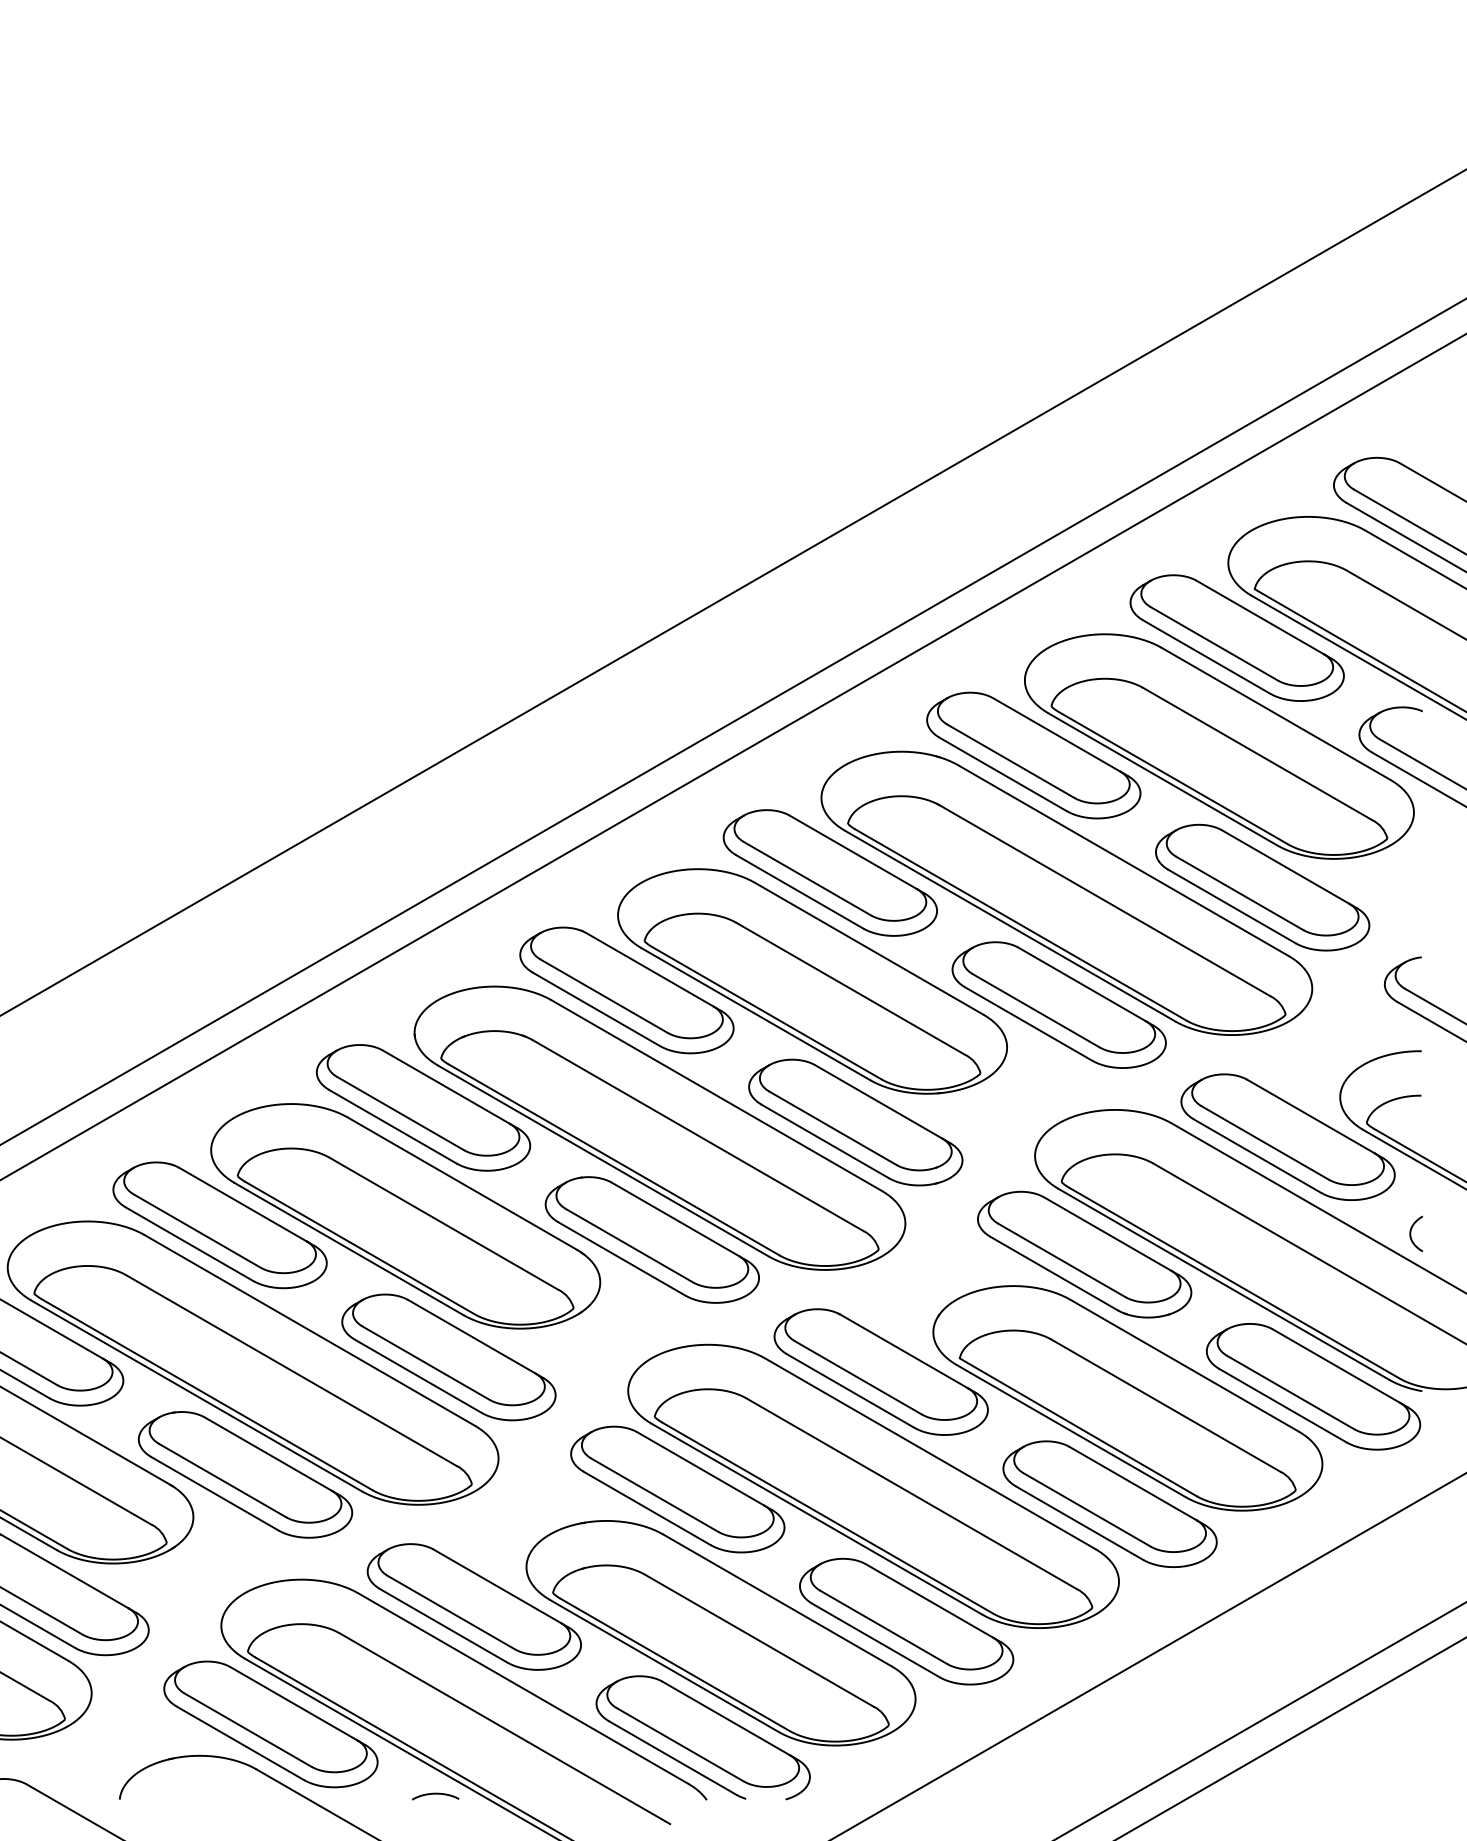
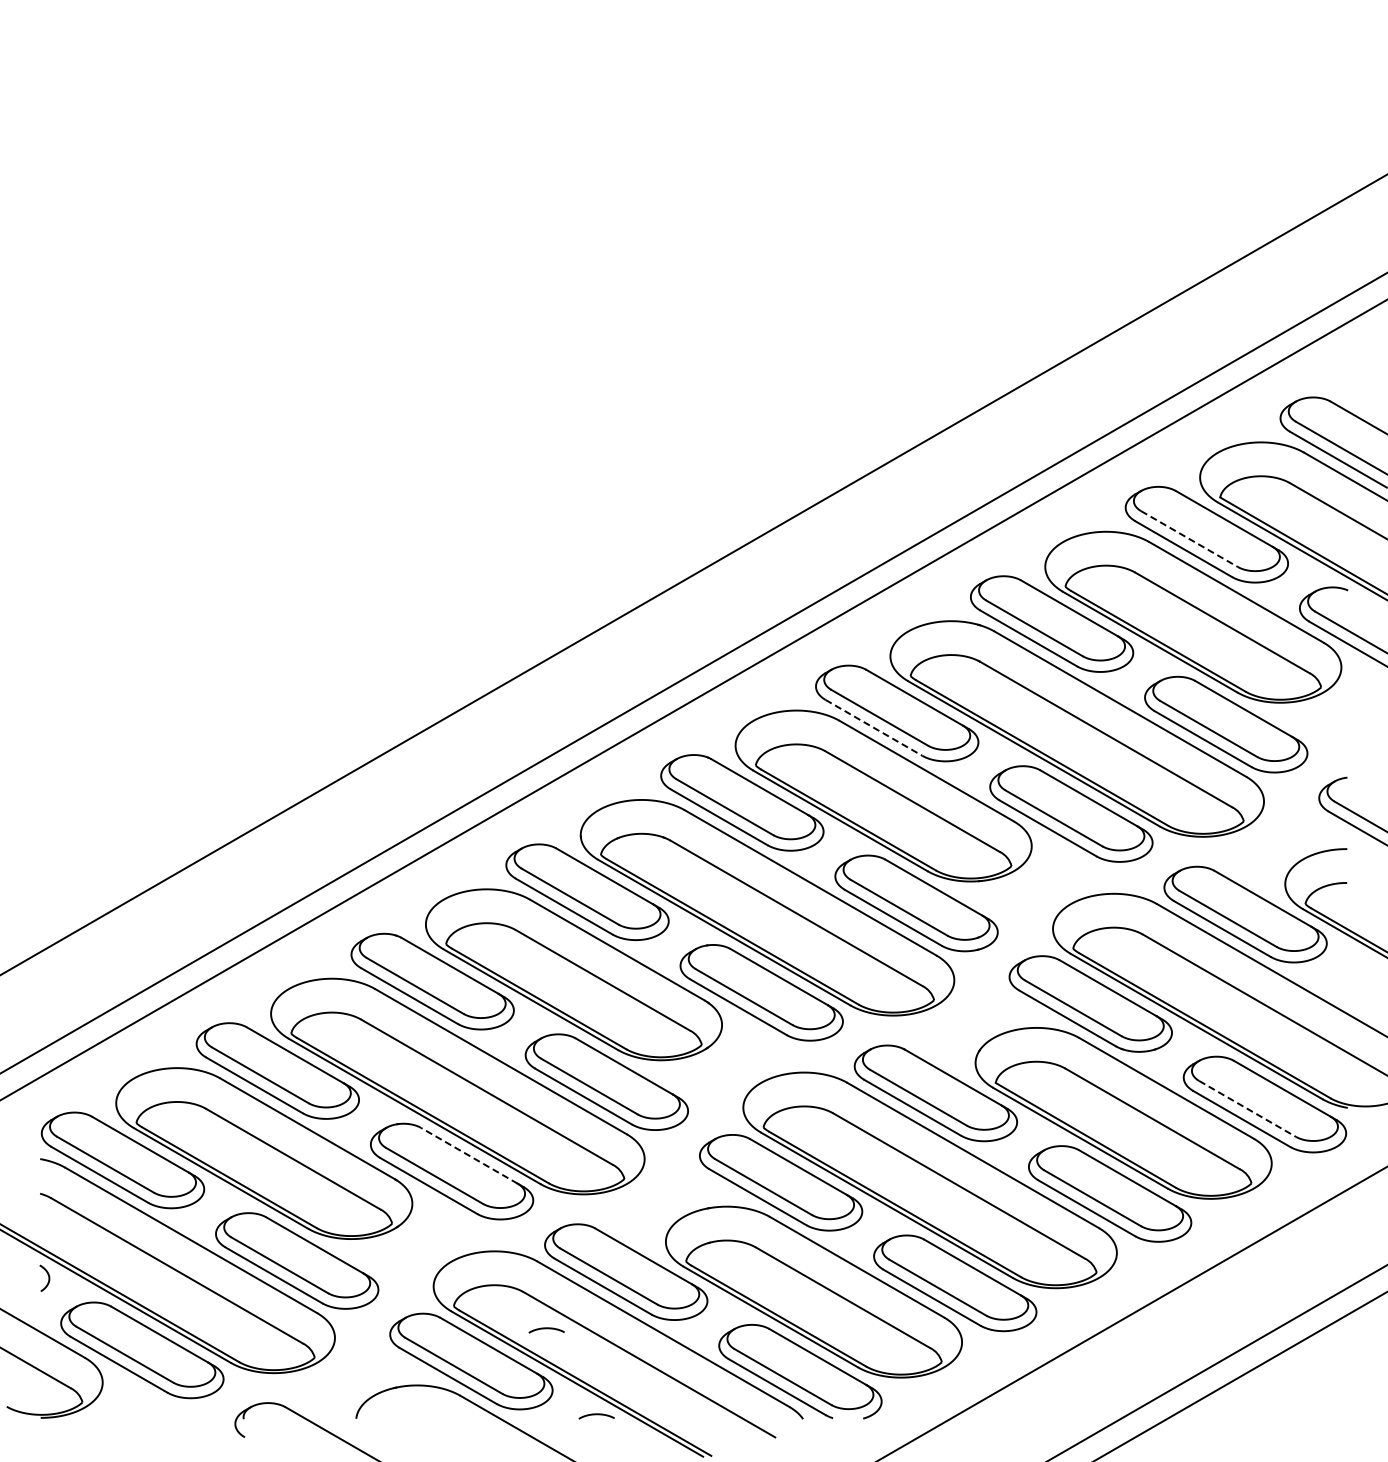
line: (1214, 644) -> (1189, 539), solid -> dashed
line: (800, 891) -> (874, 727), solid -> dashed
curve: (1411, 1234) -> (1339, 988), removed
line: (1290, 1391) -> (1247, 1108), solid -> dashed
line: (268, 1453) -> (469, 1155), solid -> dashed
curve: (369, 1682) -> (546, 1329), added

